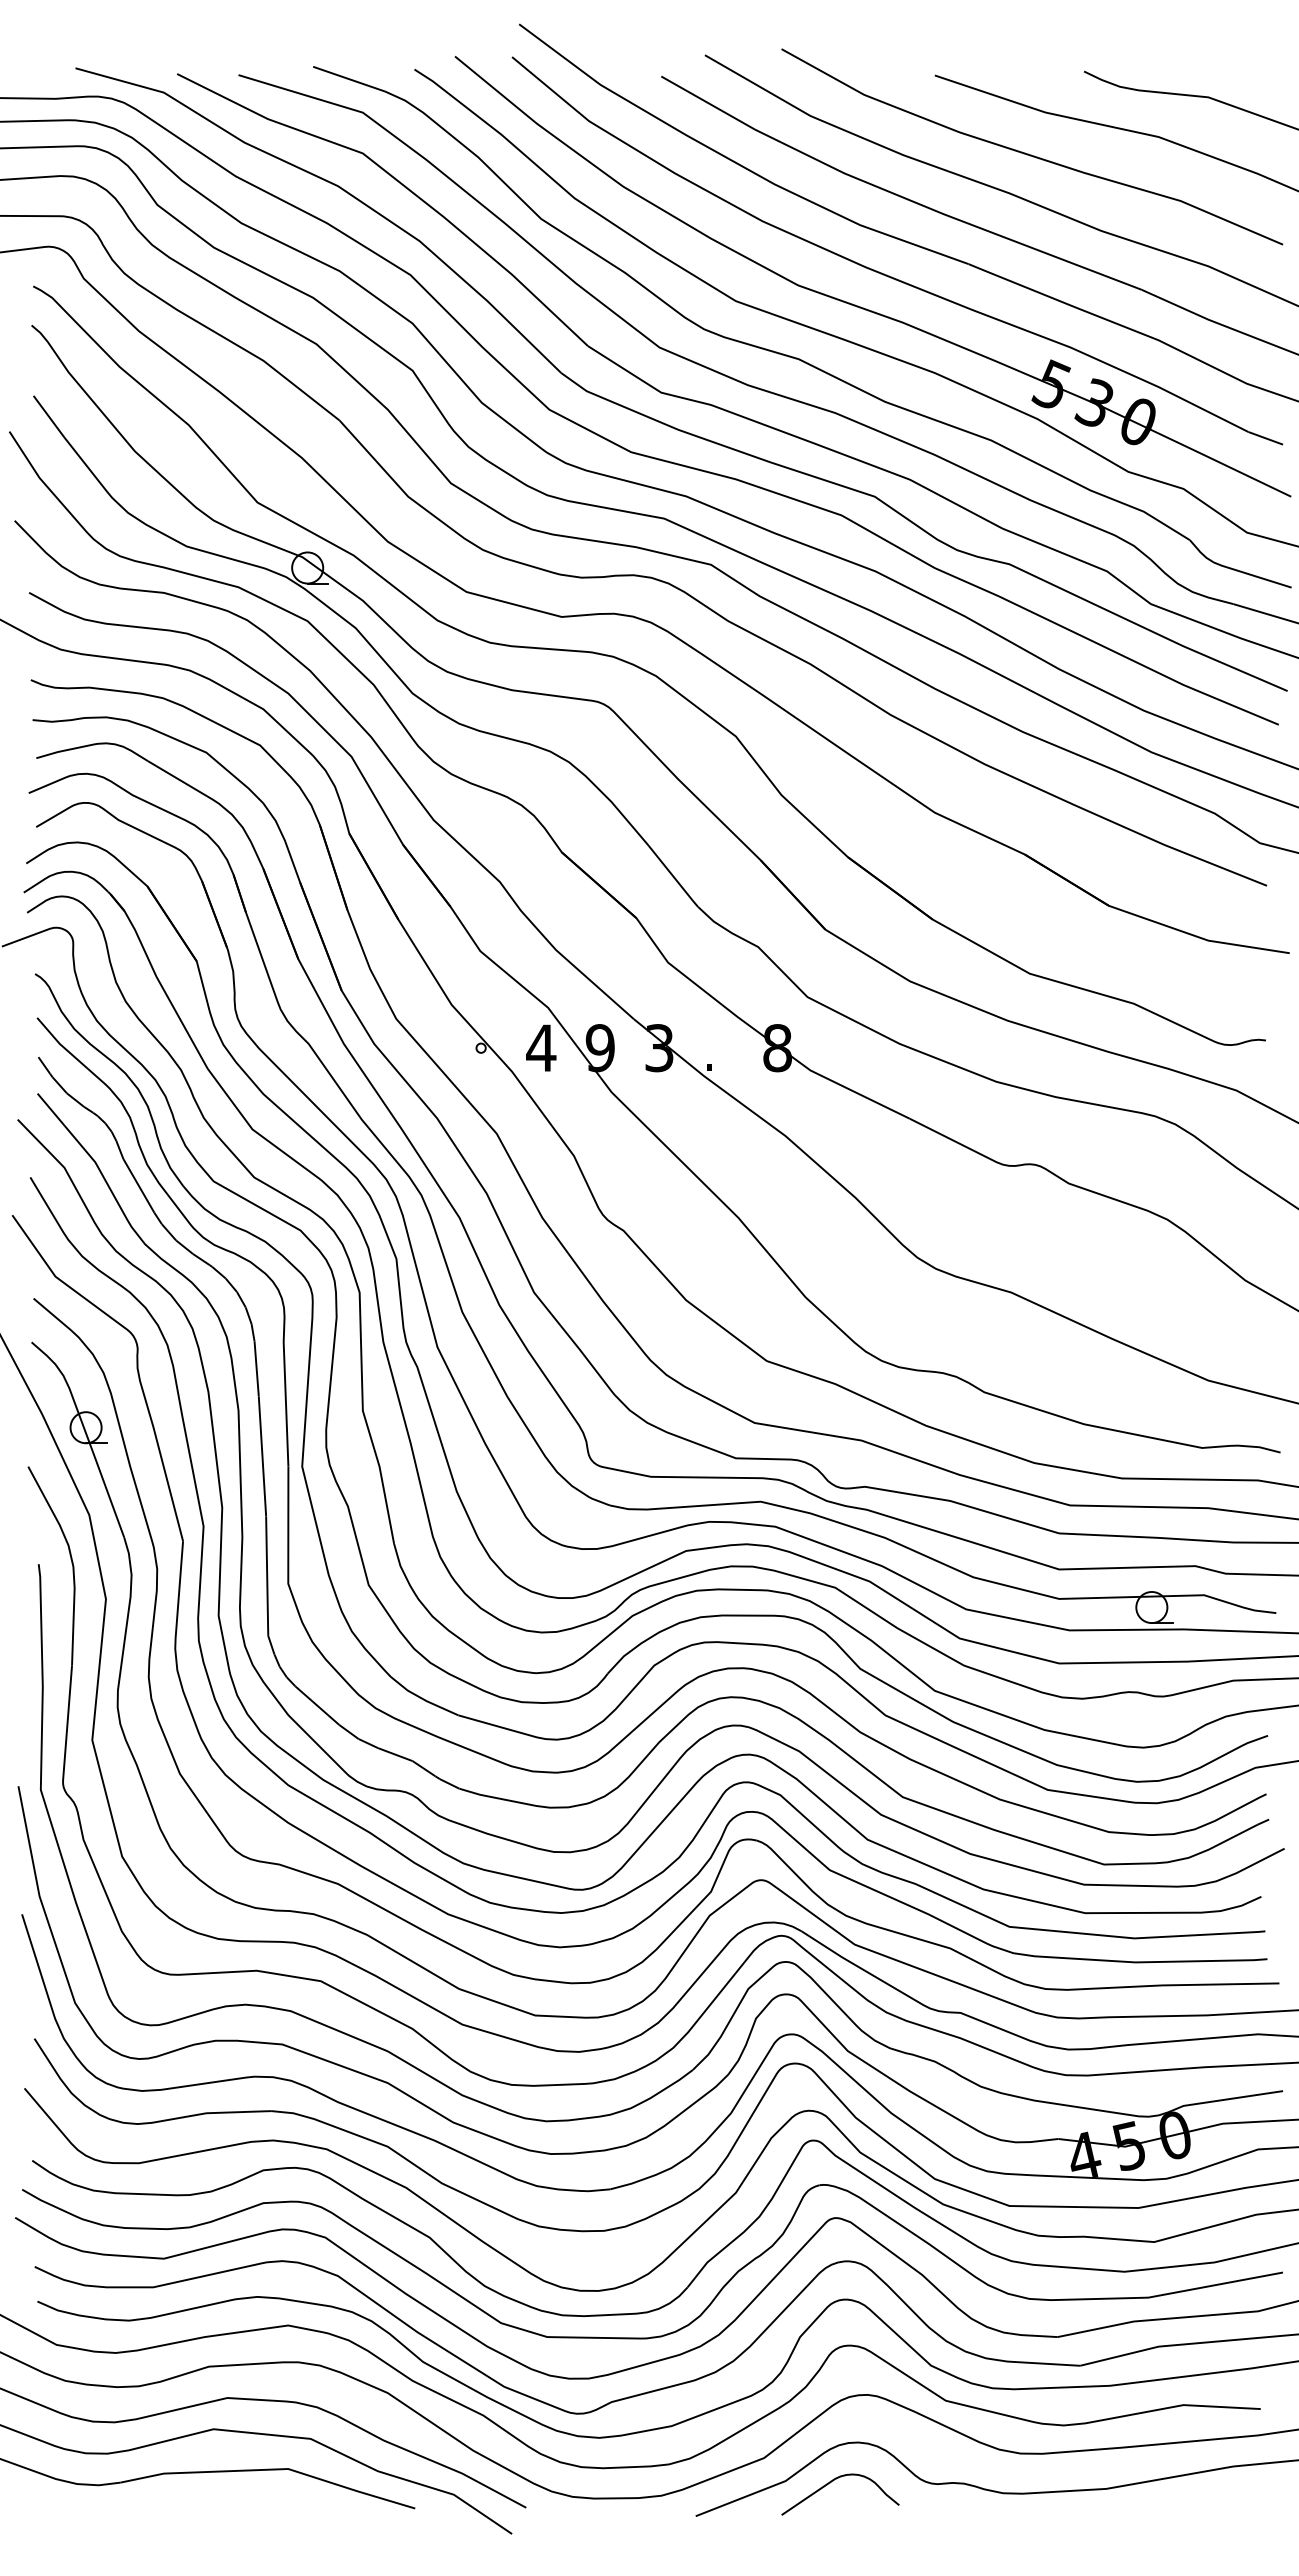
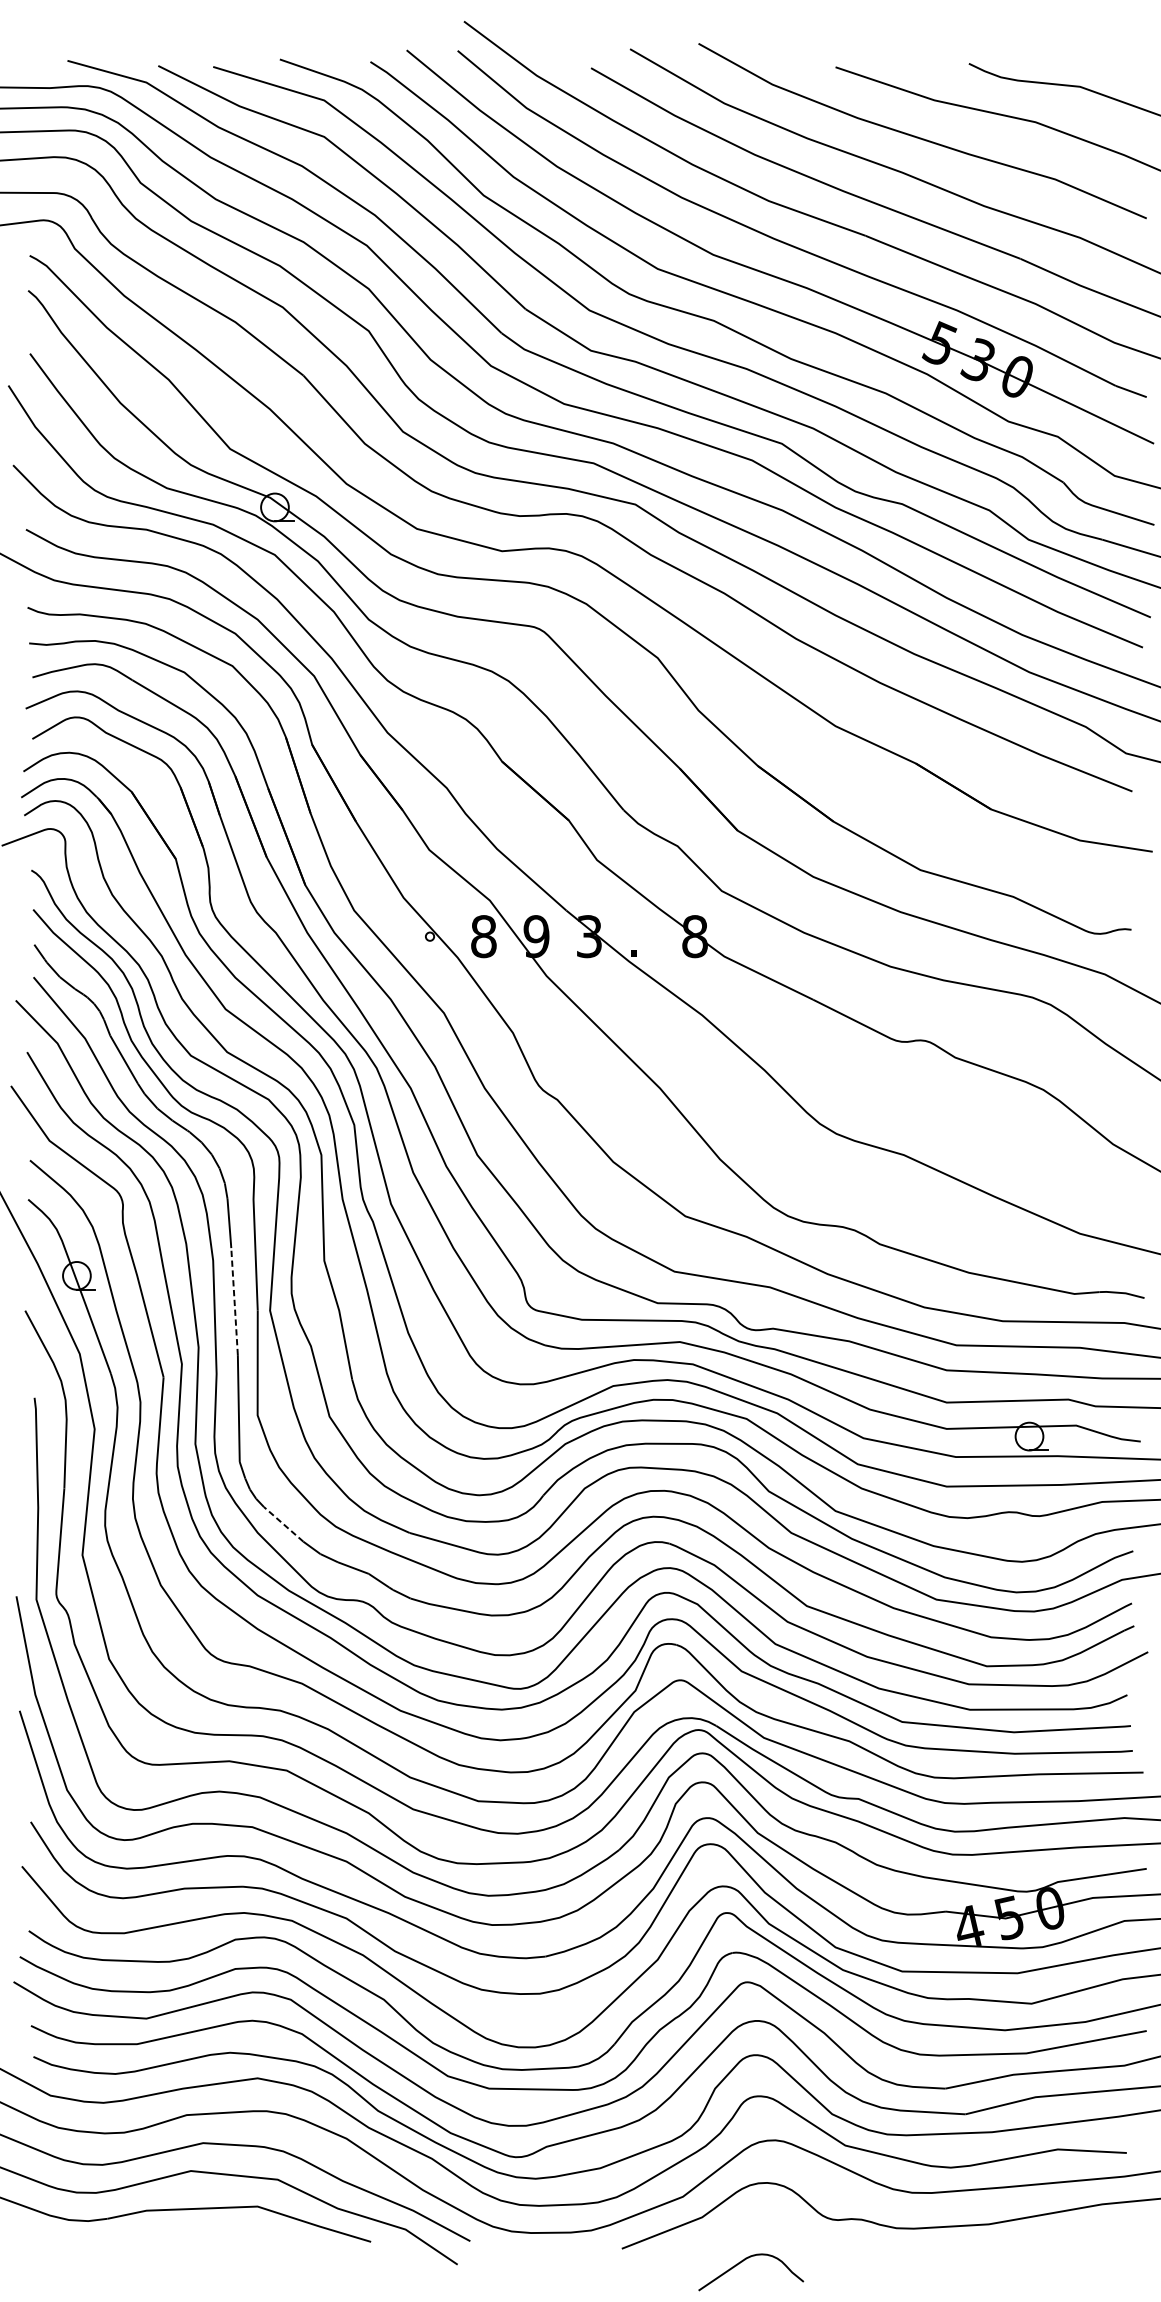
text: (541, 1048) -> (483, 936), 4 -> 8
line: (262, 1456) -> (234, 1301), solid -> dashed
line: (317, 1705) -> (283, 1524), solid -> dashed
curve: (833, 2481) -> (744, 2260), moved

